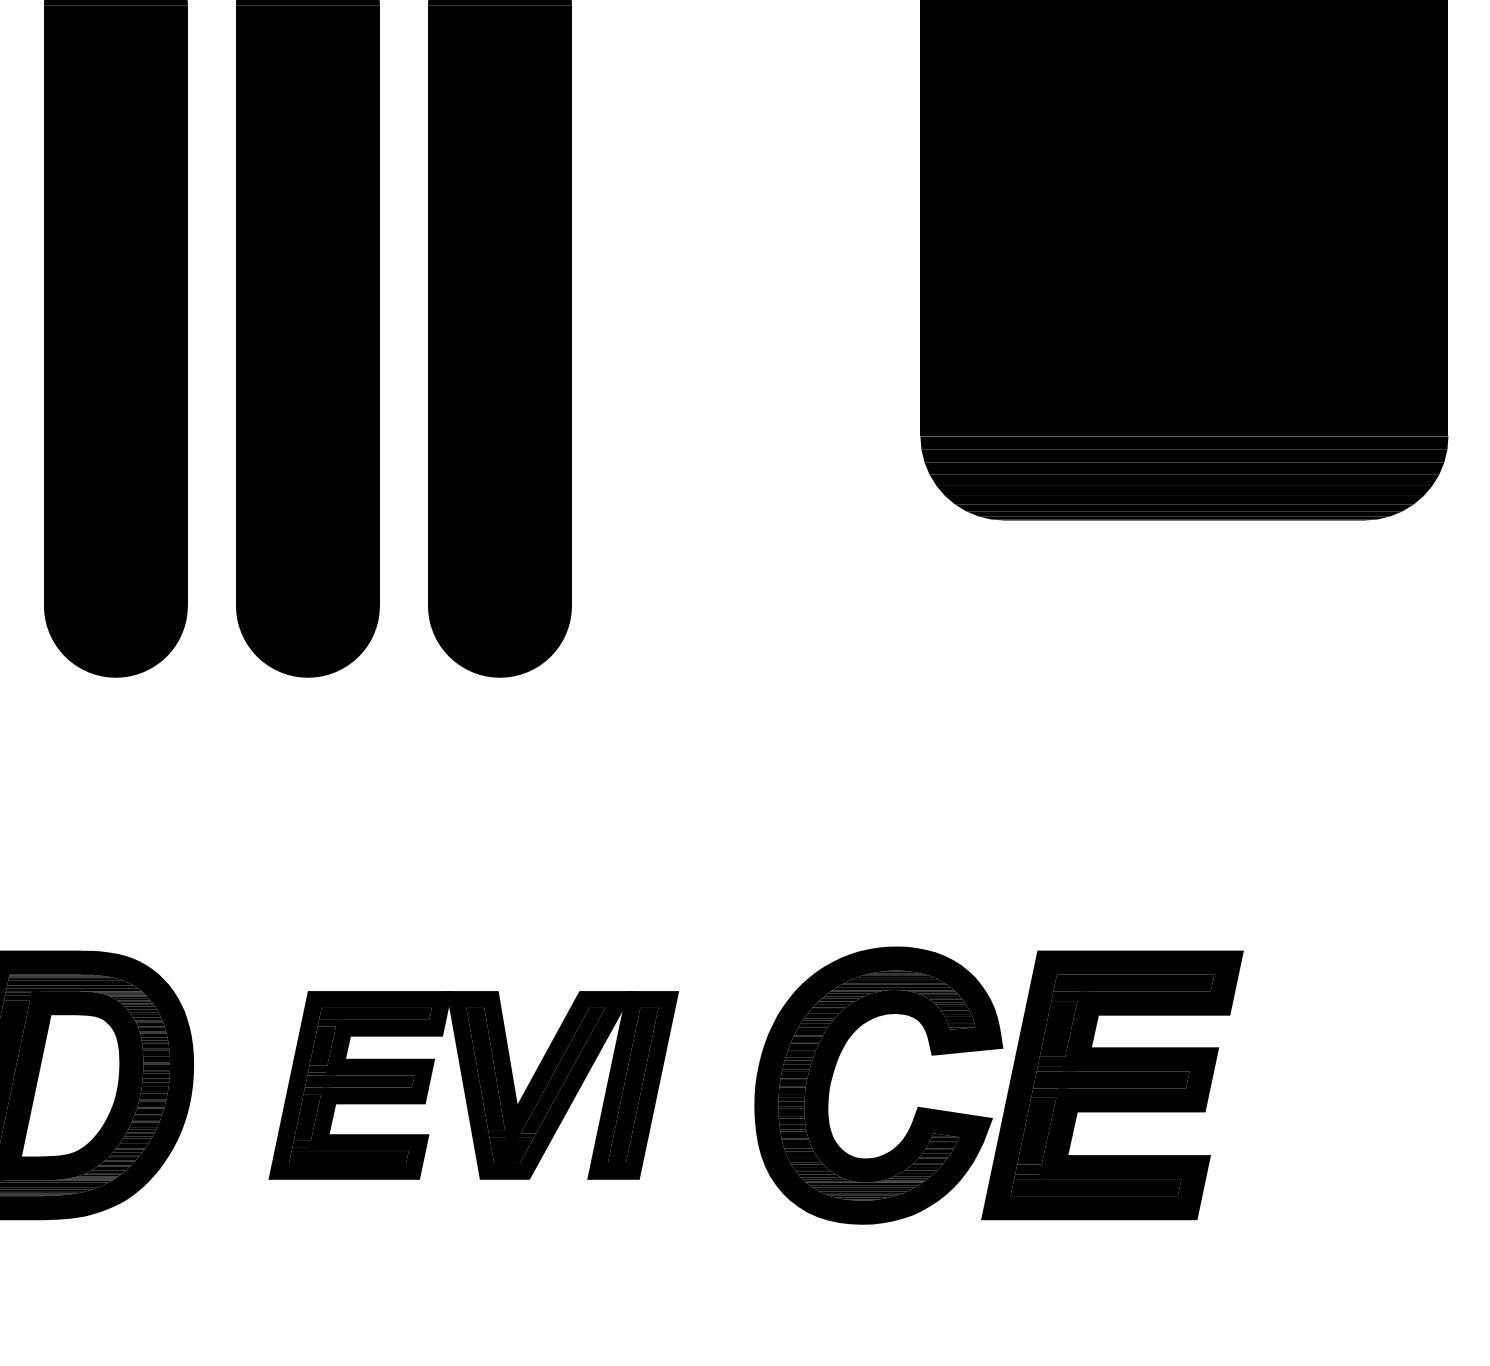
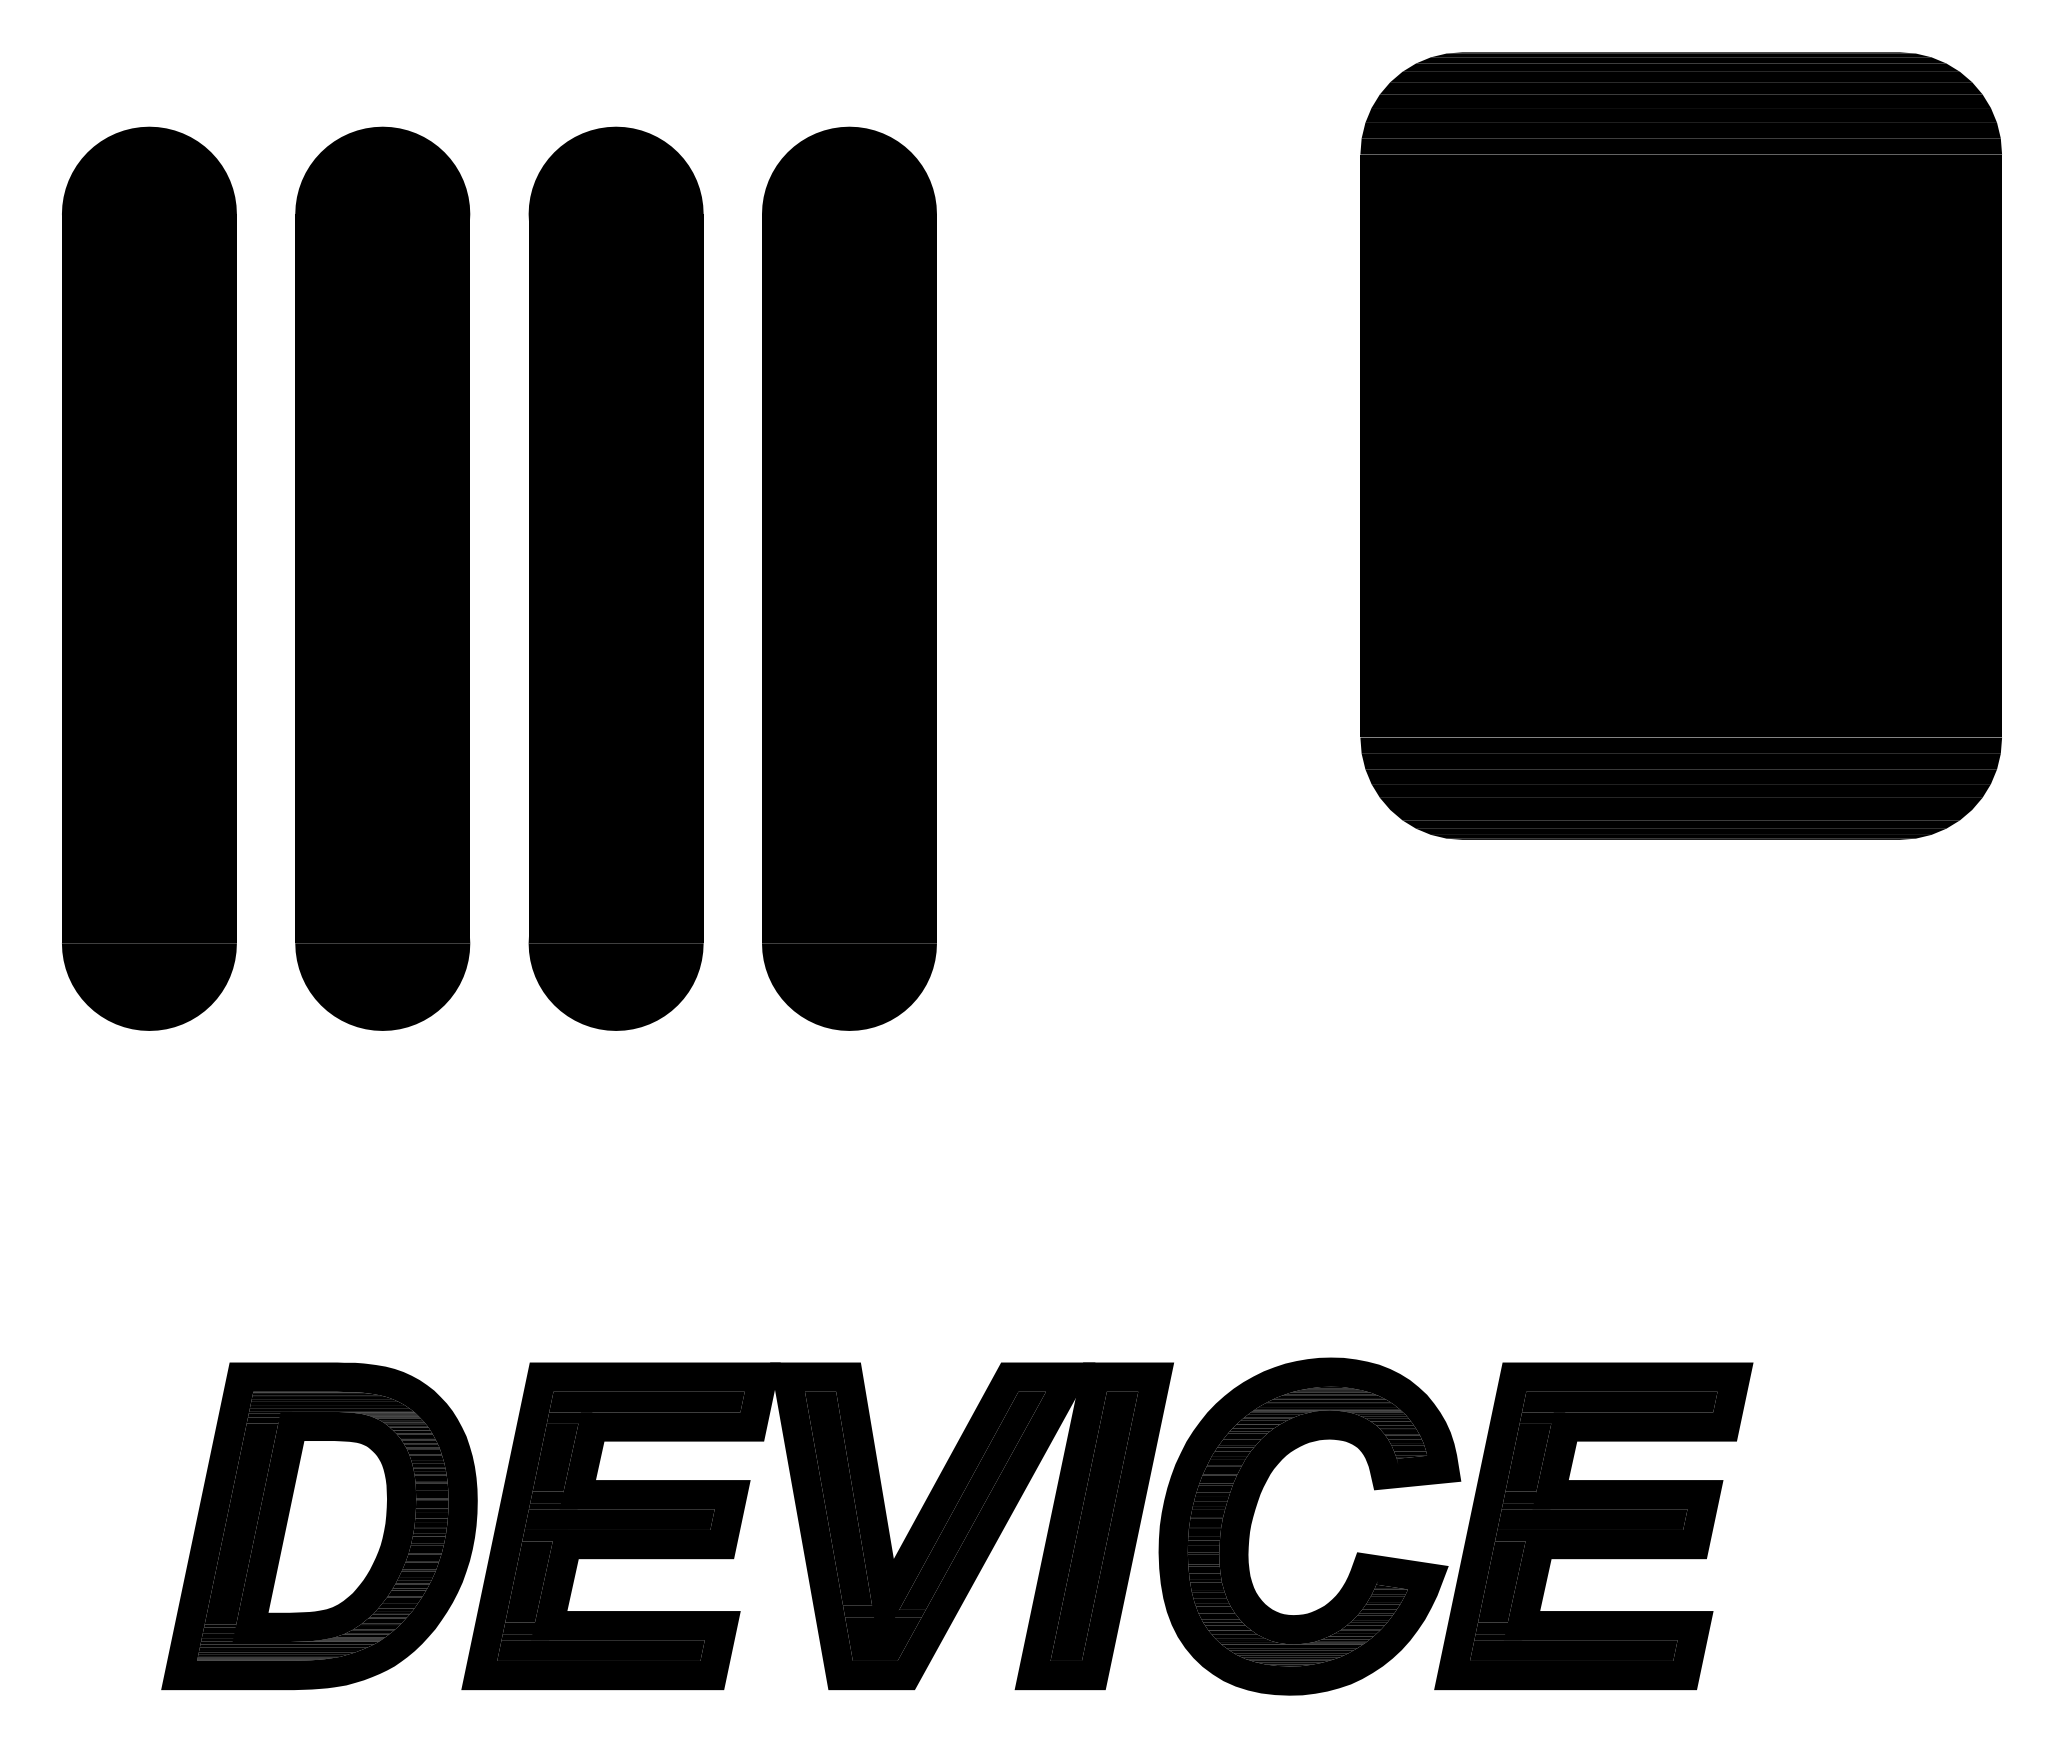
part: (473, 1085) -> (817, 1526), size x1.43

